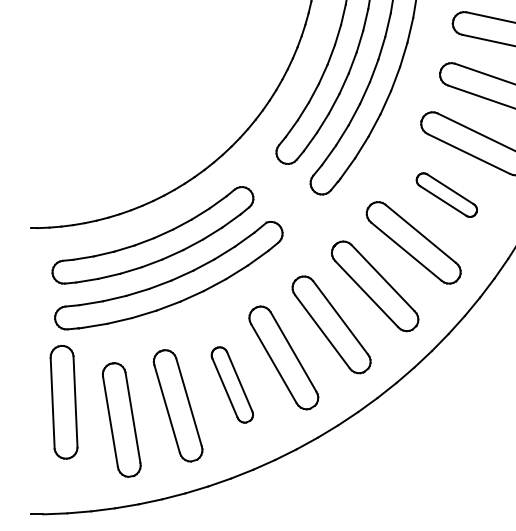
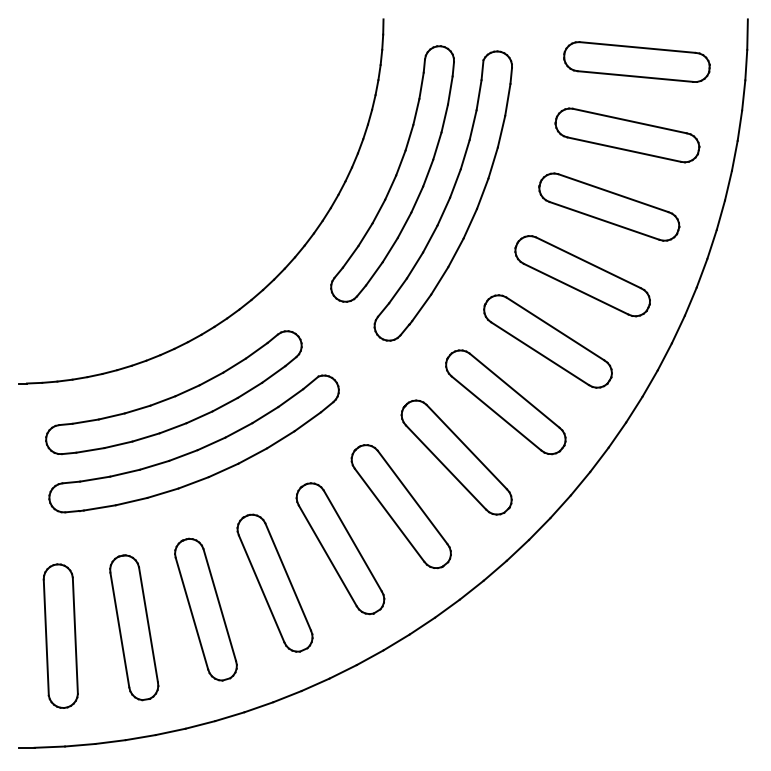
part: (446, 195) -> (547, 341), size x1.67
part: (231, 384) -> (274, 582), size x1.43
part: (63, 401) -> (60, 635), moved

